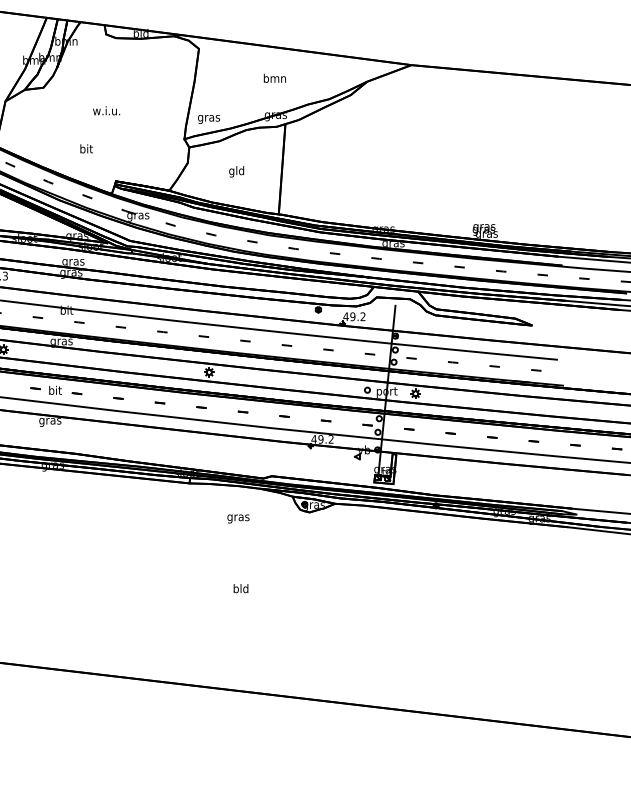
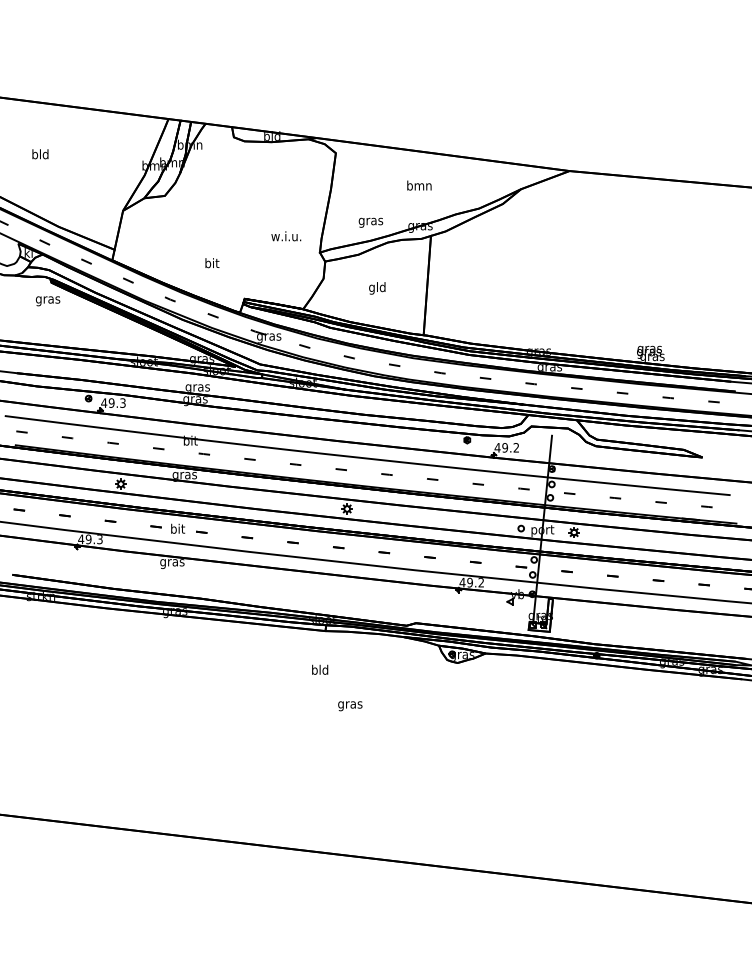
text: (106, 110) -> (286, 236), moved
text: (208, 119) -> (370, 222), moved
text: (238, 519) -> (350, 706), moved
text: (241, 588) -> (320, 669), moved

